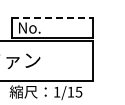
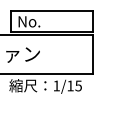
line: (52, 17) -> (52, 11), dashed -> solid

